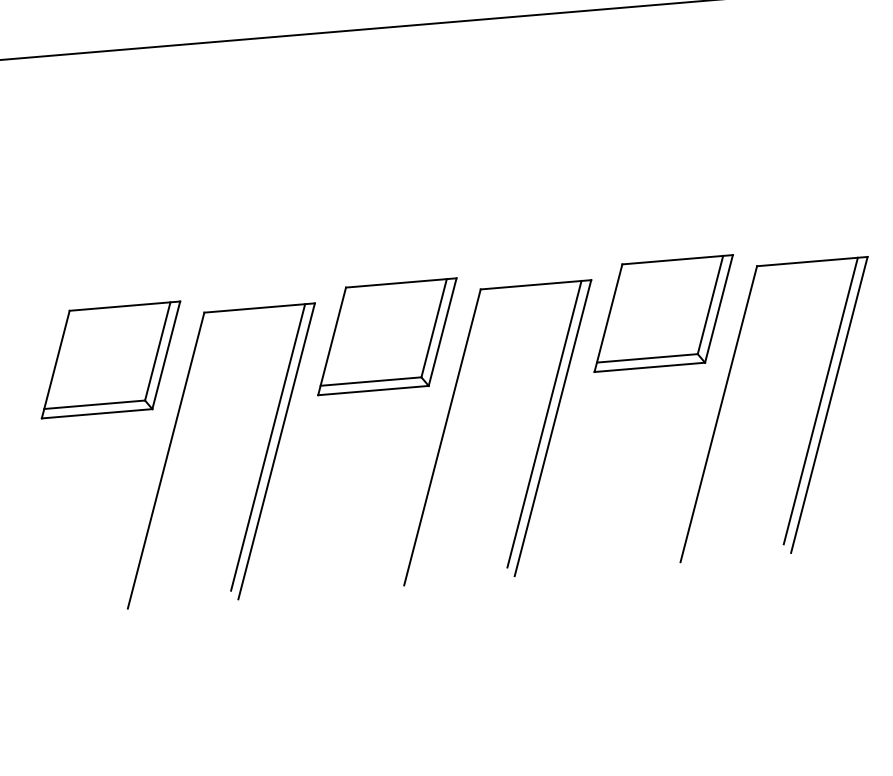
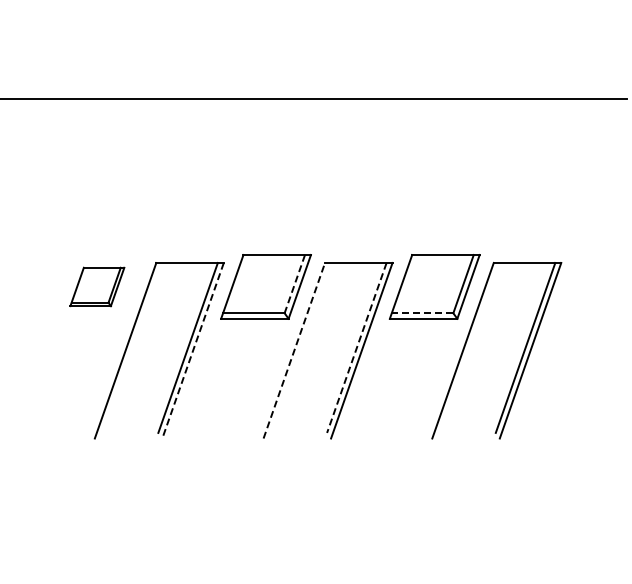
line: (433, 328) -> (294, 284), solid -> dashed
line: (647, 358) -> (422, 313), solid -> dashed
part: (111, 359) -> (97, 286), size x0.6
line: (543, 425) -> (356, 348), solid -> dashed
line: (442, 436) -> (294, 350), solid -> dashed
line: (277, 450) -> (193, 350), solid -> dashed

